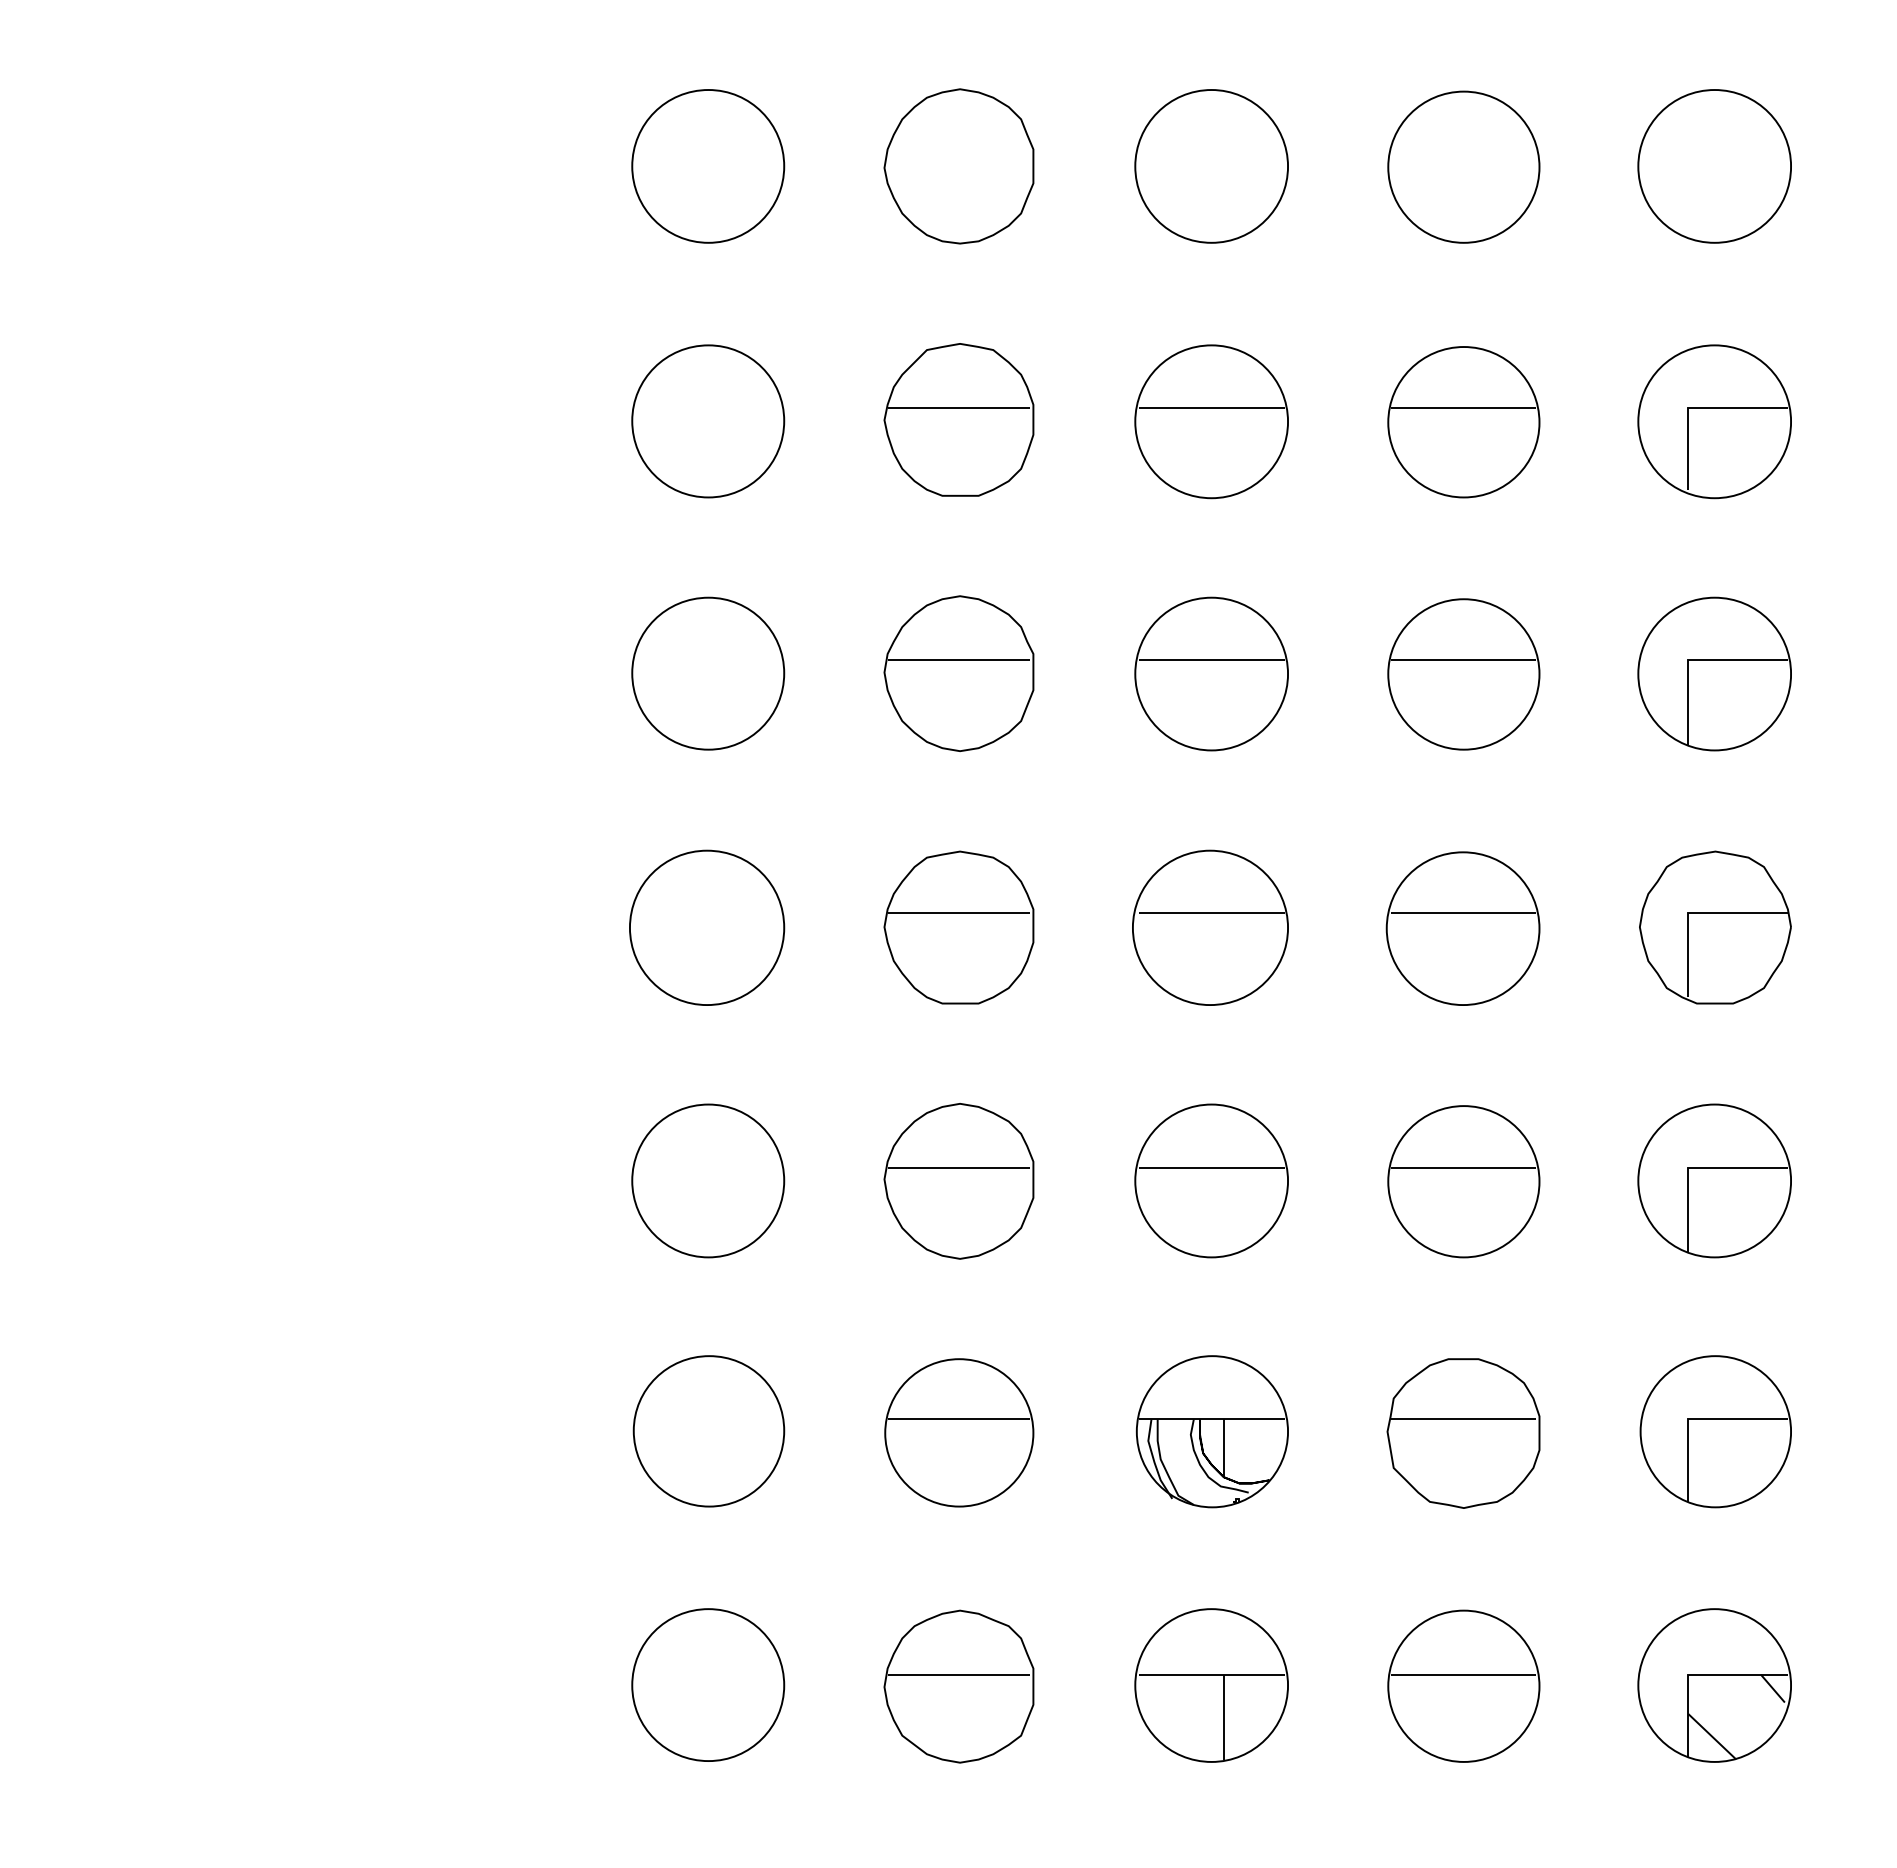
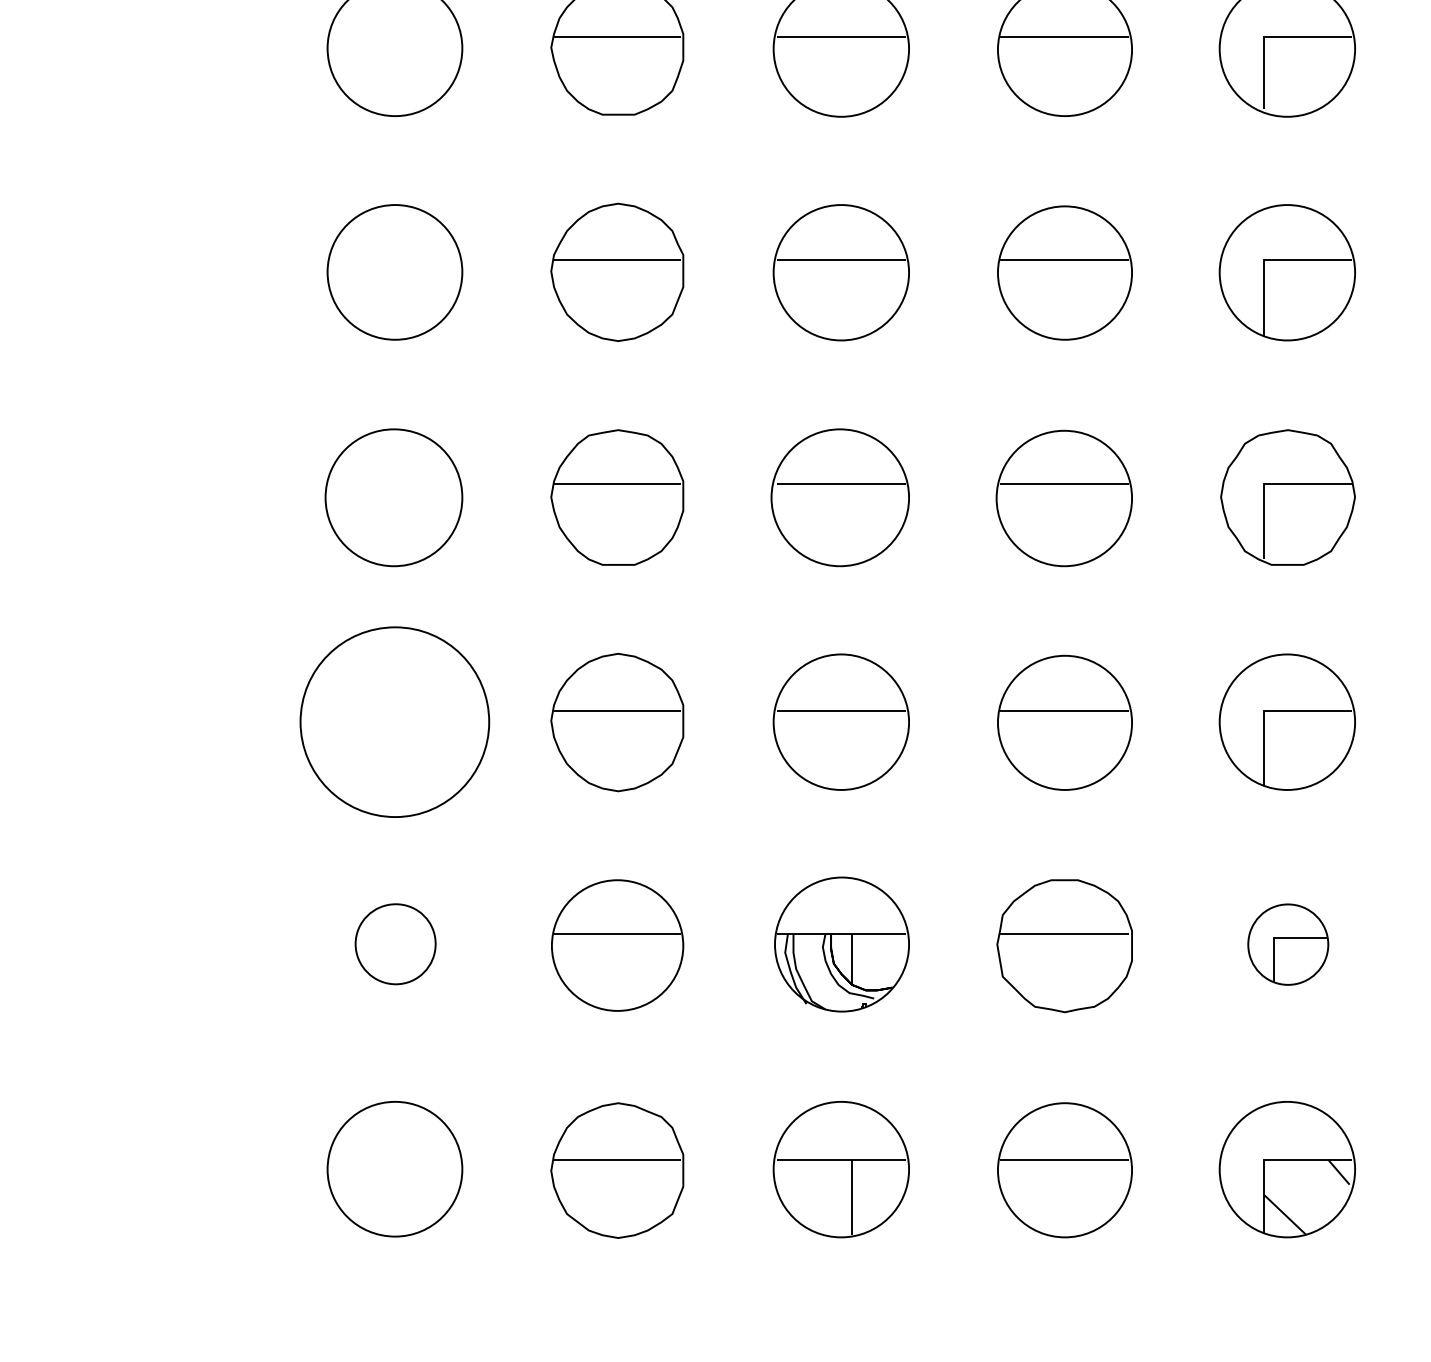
part: (708, 1180) -> (395, 721), size x1.4
part: (708, 1431) -> (395, 944), size x0.6
part: (1715, 1431) -> (1288, 944), size x0.6

